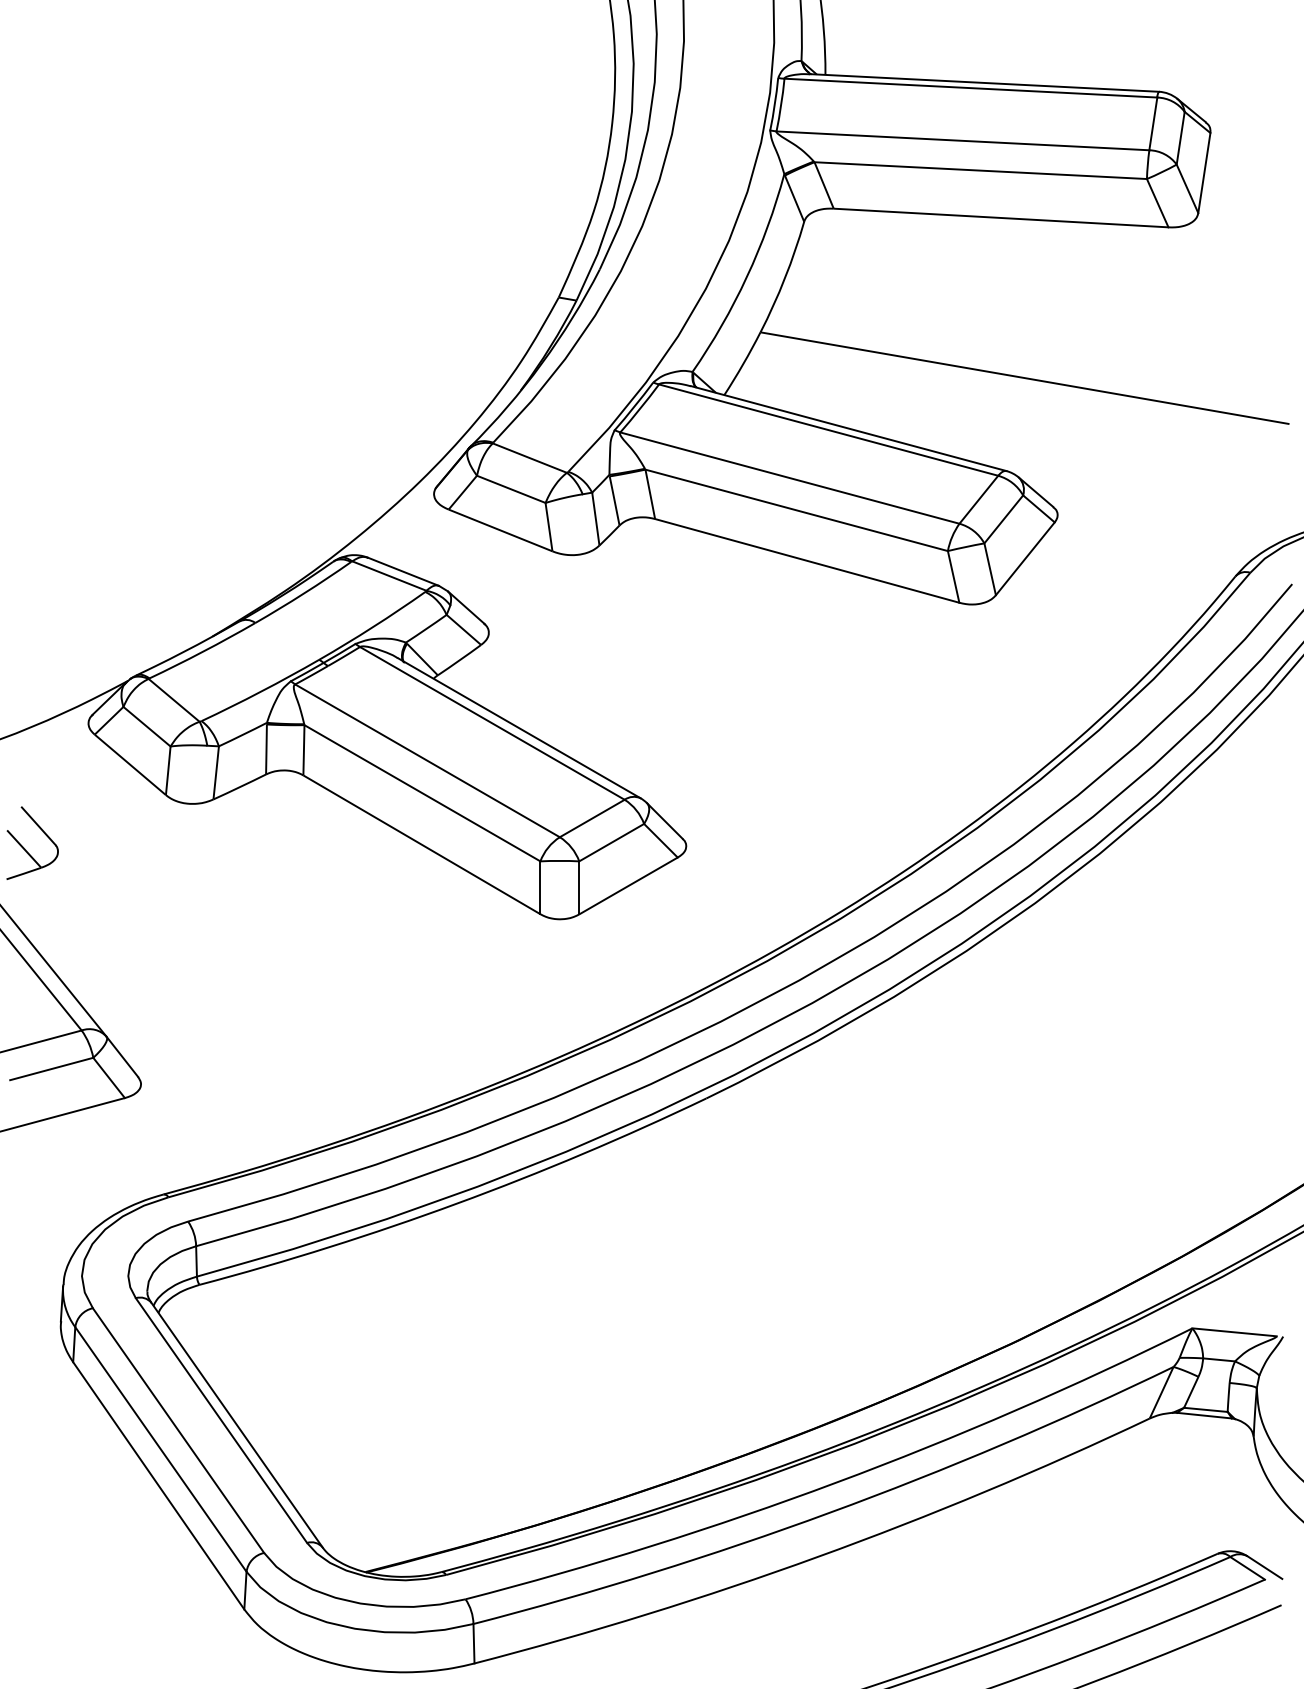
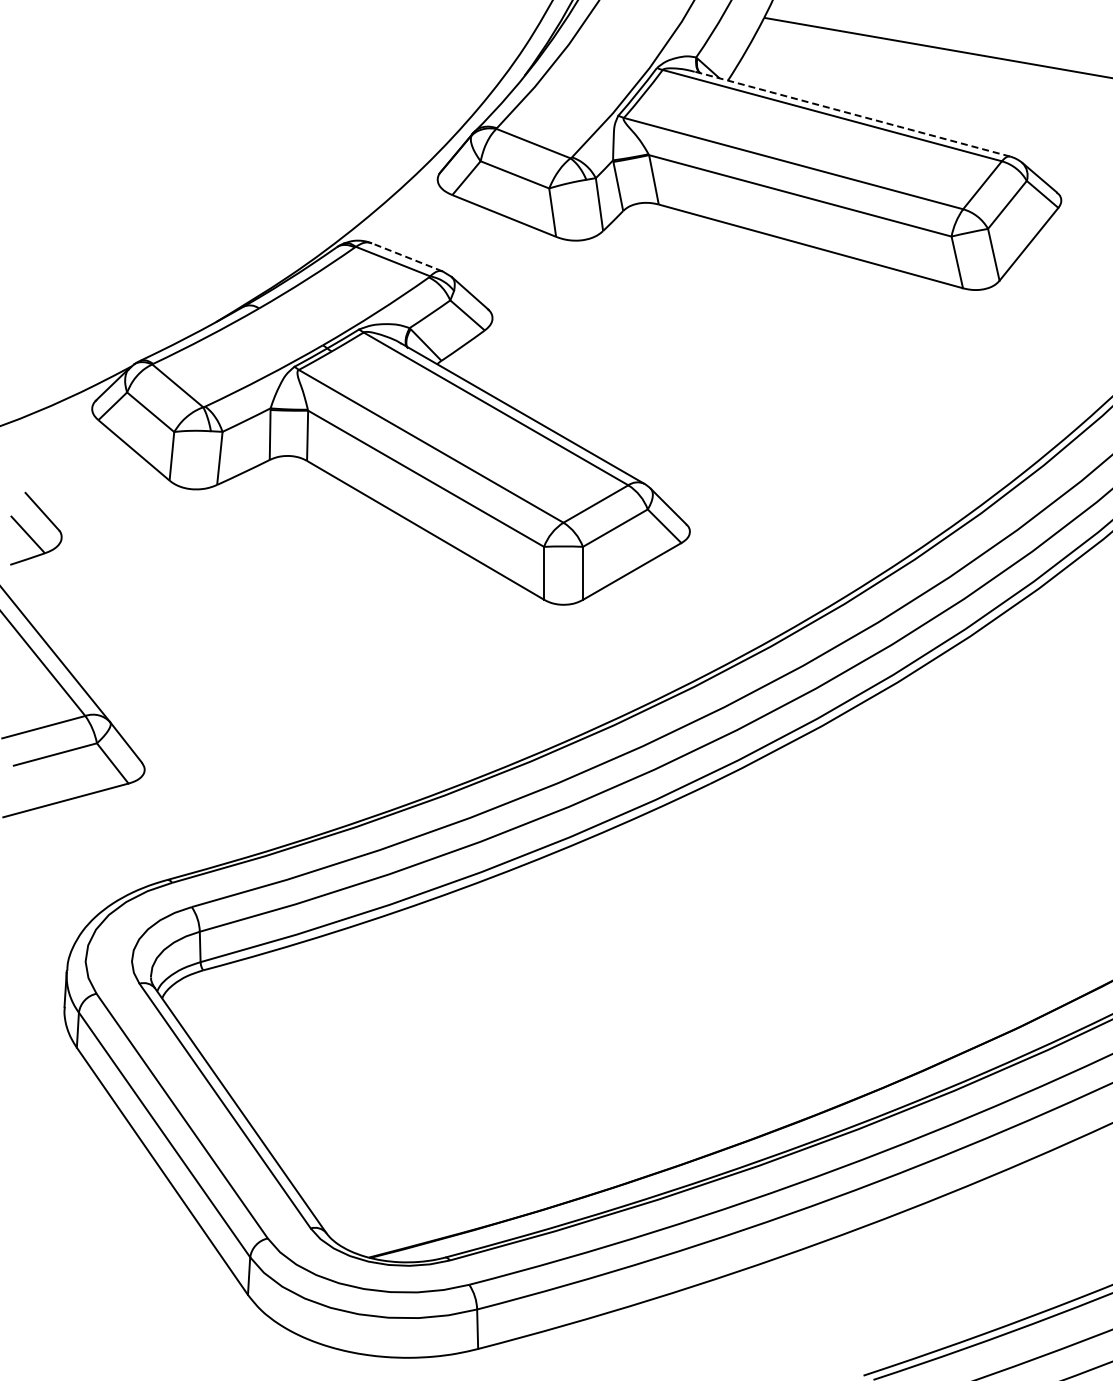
line: (848, 428) -> (852, 114), solid -> dashed
line: (403, 571) -> (407, 257), solid -> dashed

